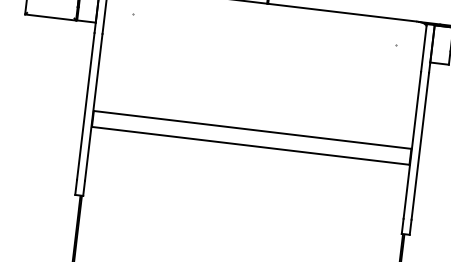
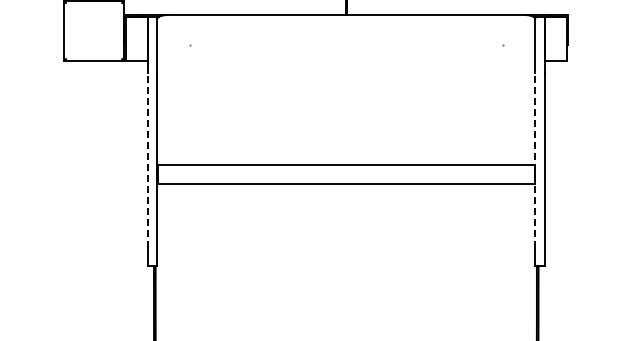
line: (85, 106) -> (147, 160), solid -> dashed
line: (412, 145) -> (535, 160), solid -> dashed

